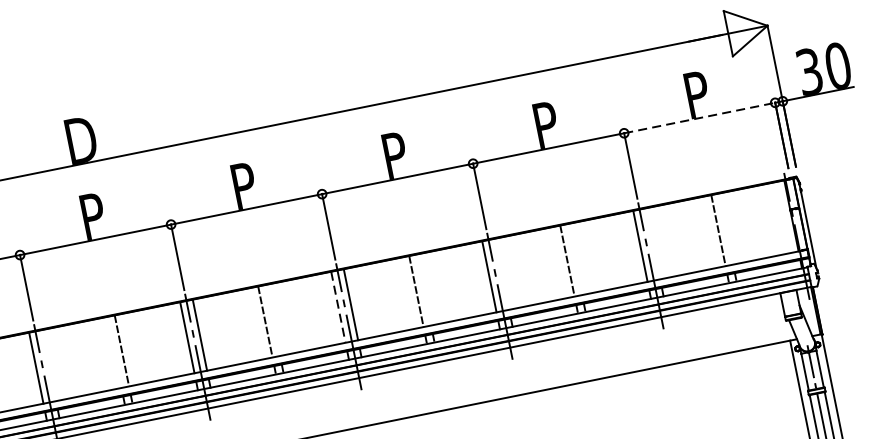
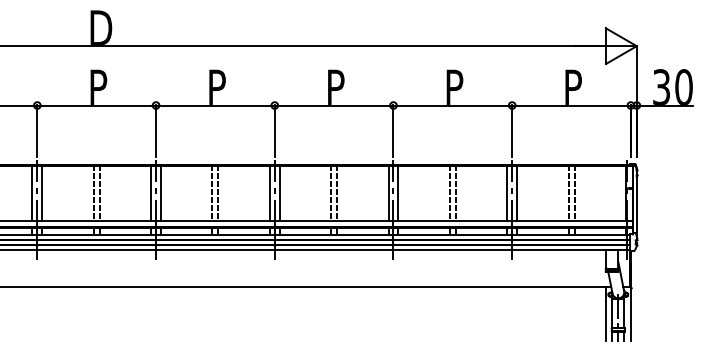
line: (700, 117) -> (572, 105), dashed -> solid
line: (726, 229) -> (574, 193), added
line: (653, 243) -> (517, 193), added
line: (574, 259) -> (455, 193), added
line: (502, 274) -> (398, 193), added
line: (424, 290) -> (337, 193), added
line: (337, 307) -> (269, 193), dashed -> solid
line: (273, 320) -> (218, 193), added
line: (114, 352) -> (93, 193), added
line: (49, 365) -> (42, 193), added

